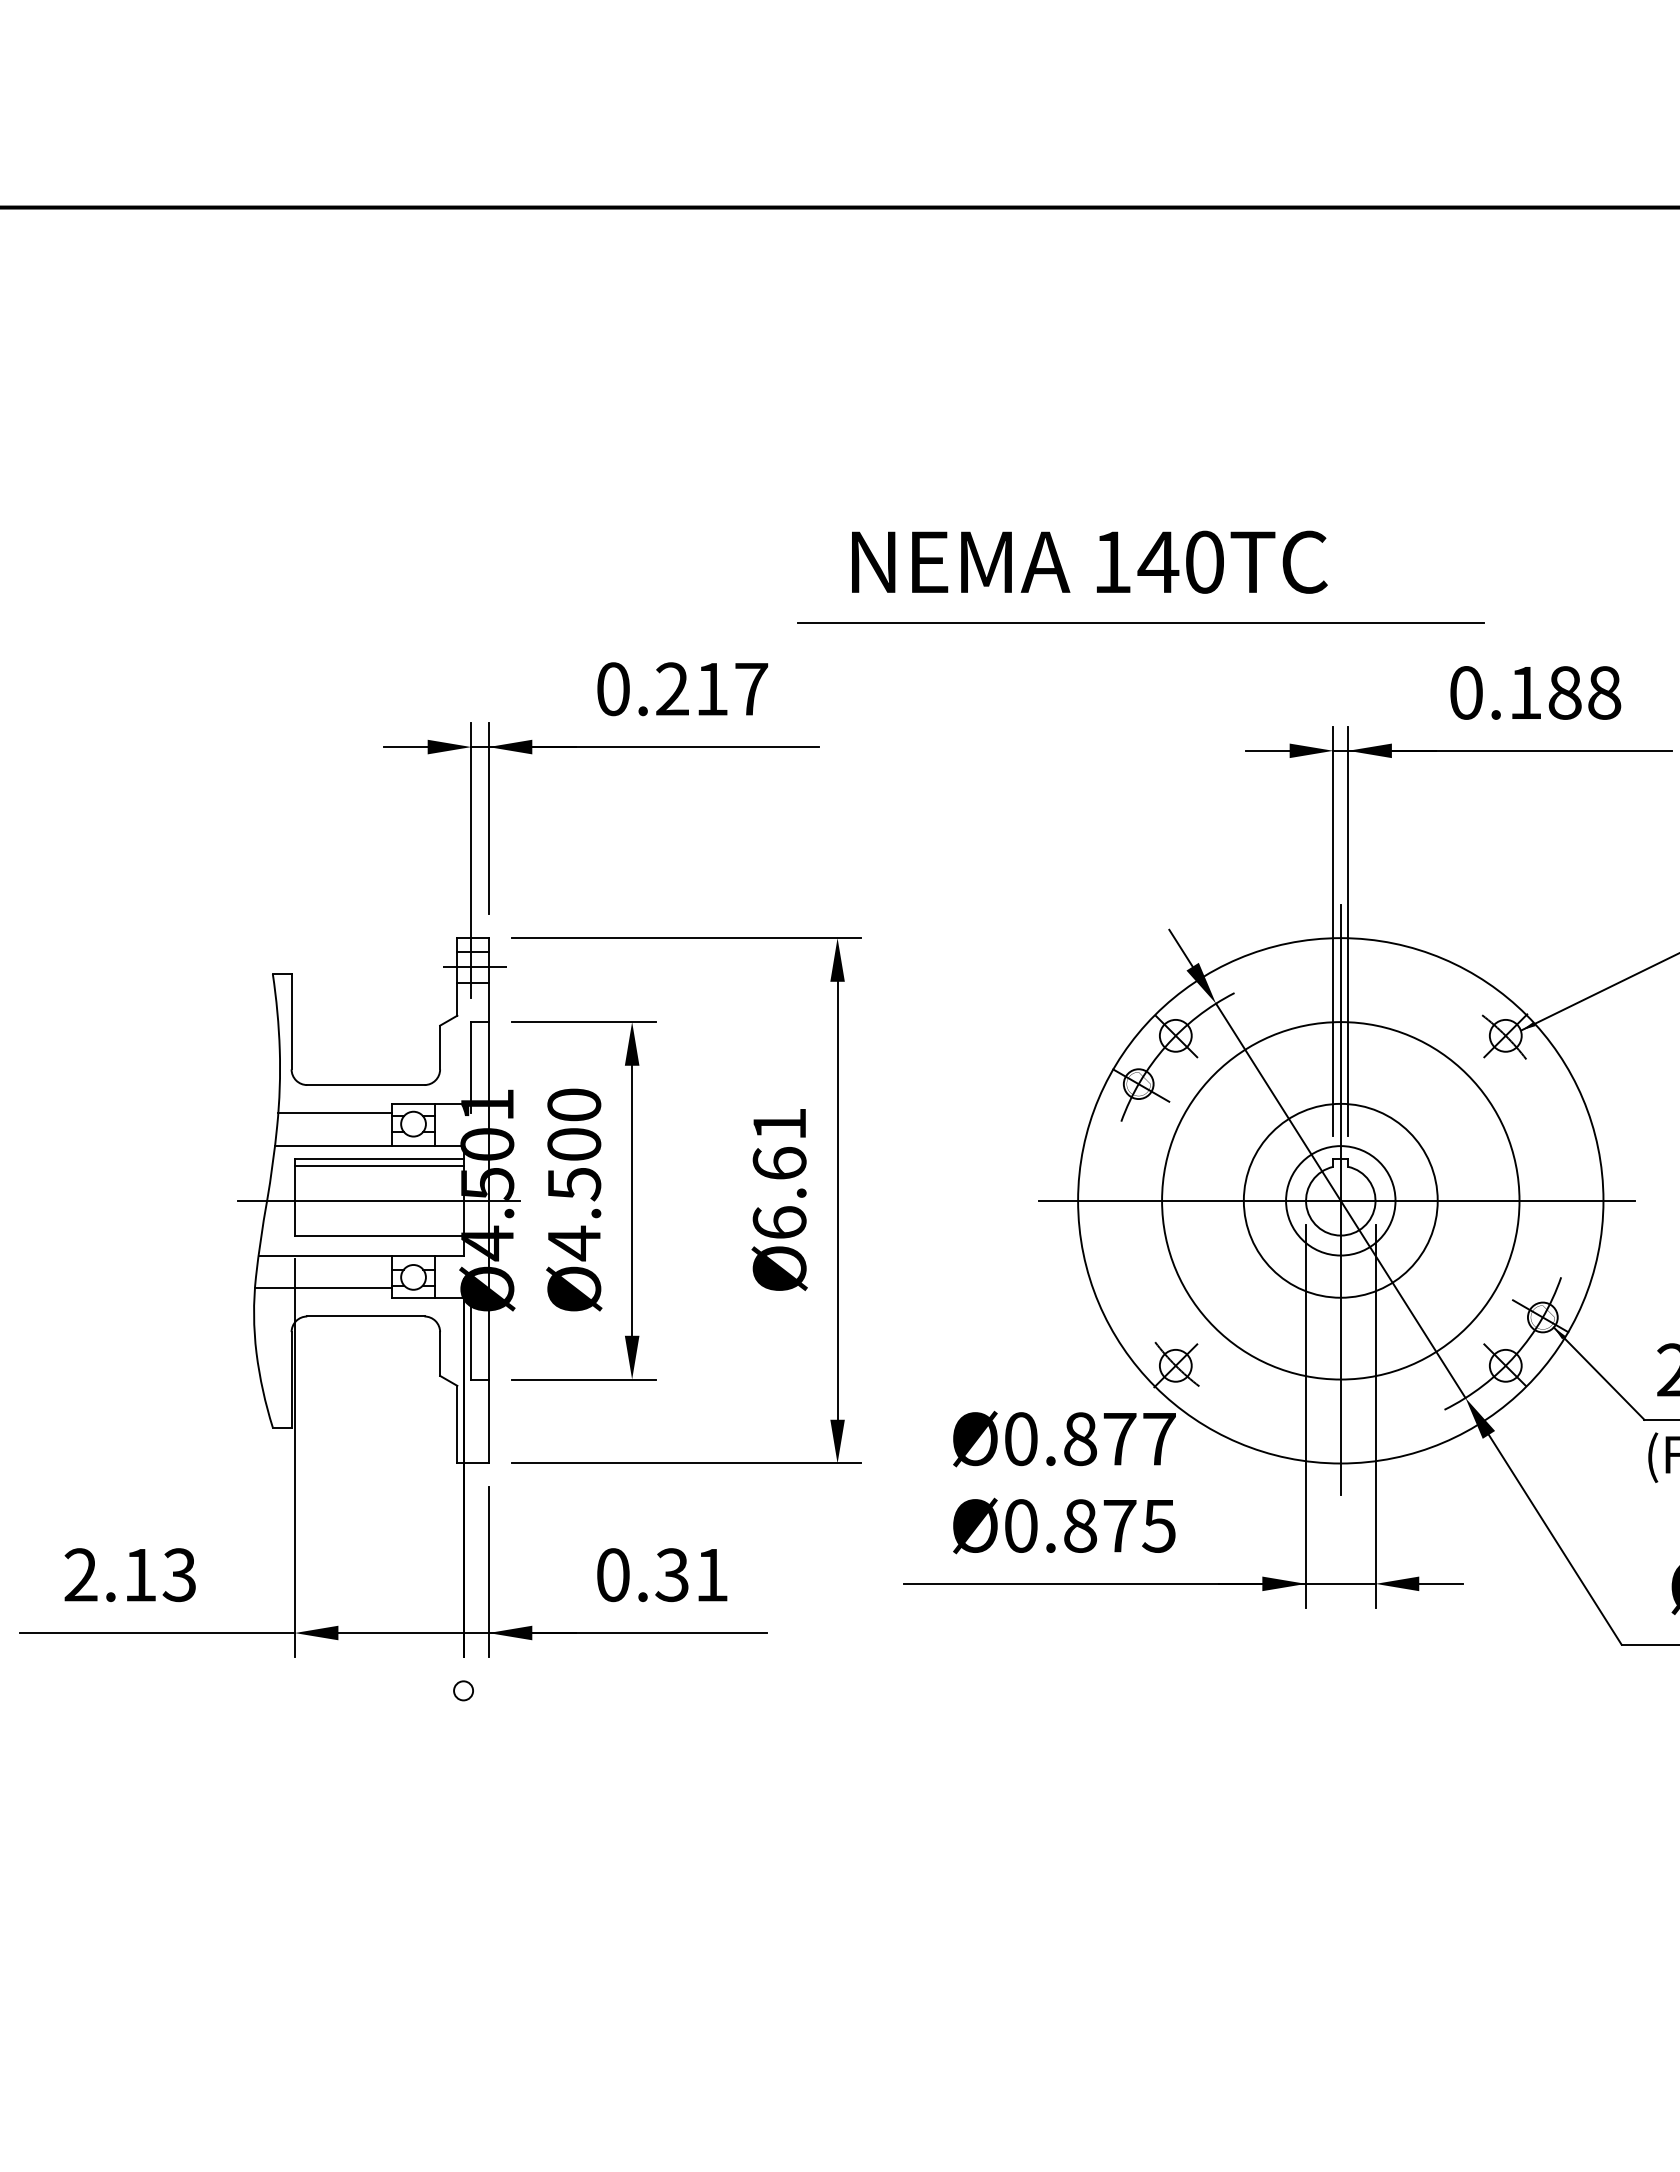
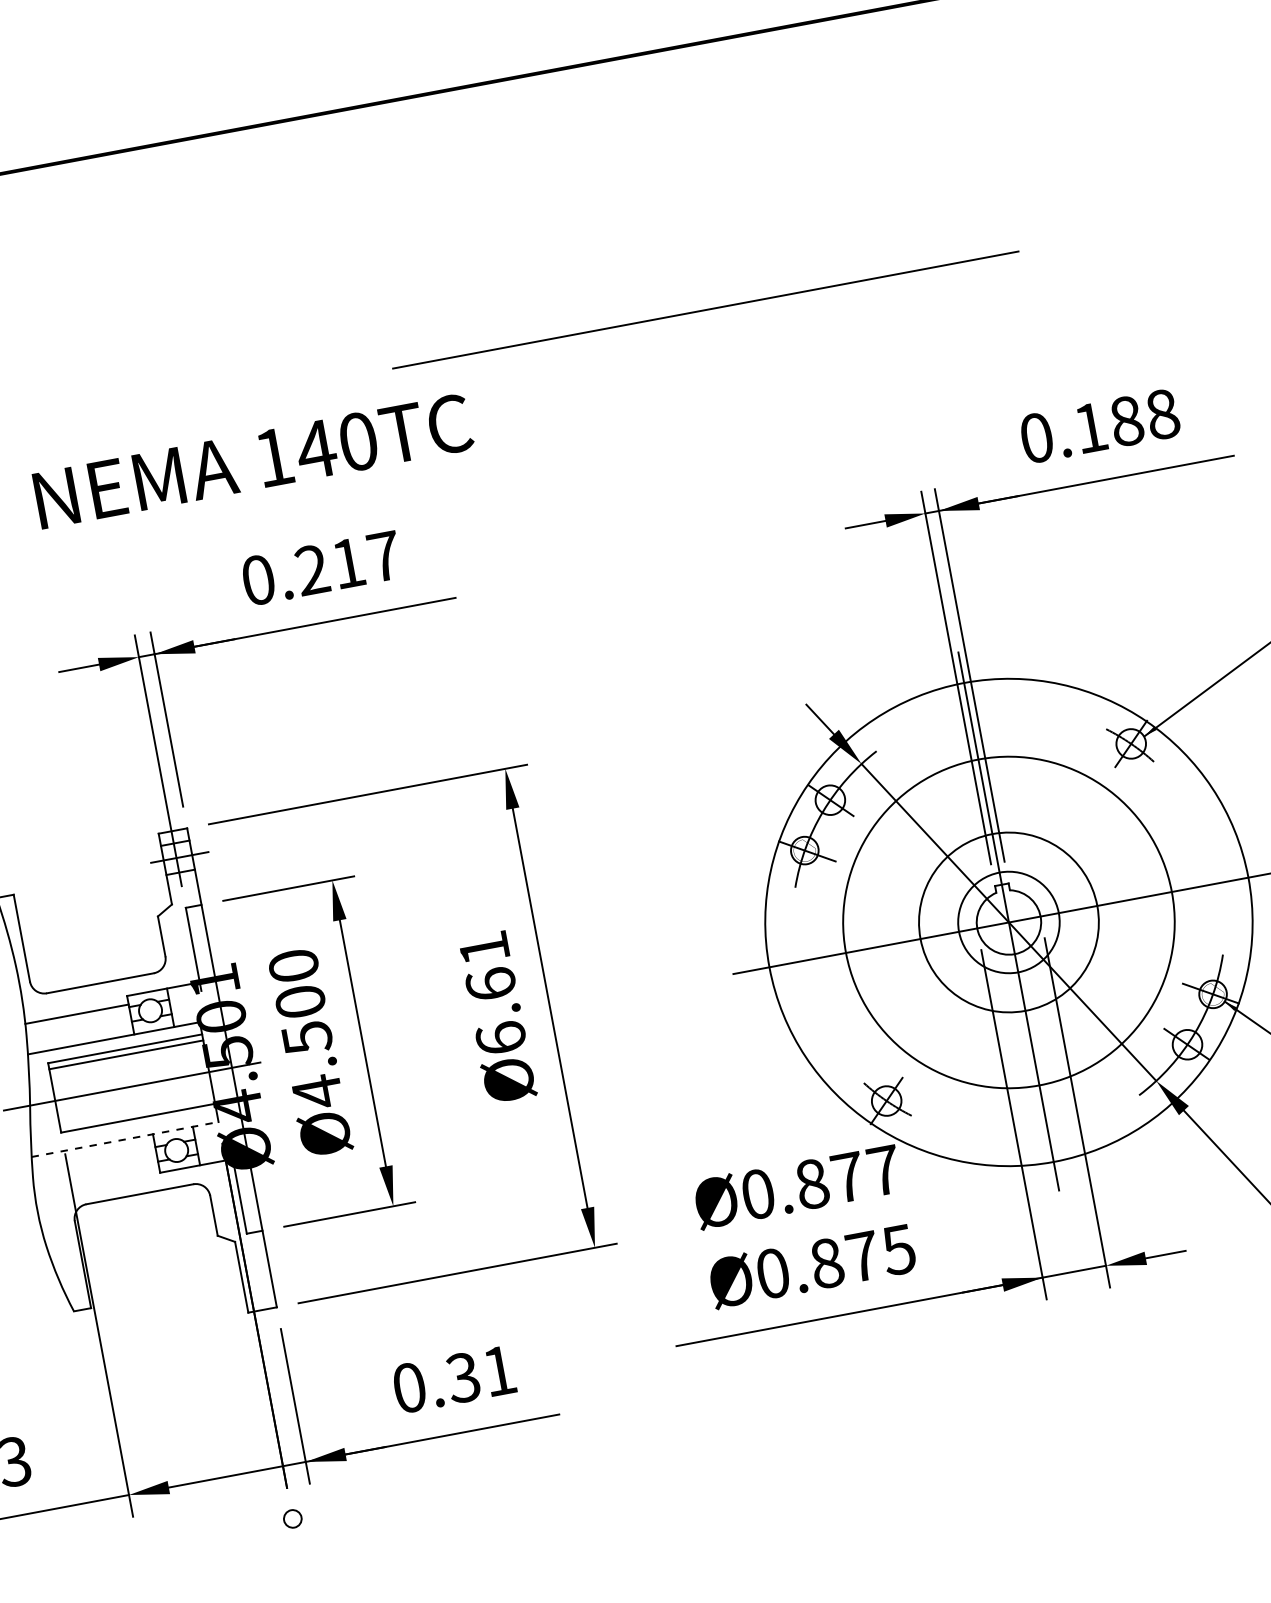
text: (1089, 561) -> (253, 460), moved
line: (1140, 622) -> (705, 309), moved
line: (361, 1255) -> (125, 1139), solid -> dashed
line: (323, 1288) -> (96, 1175), removed

